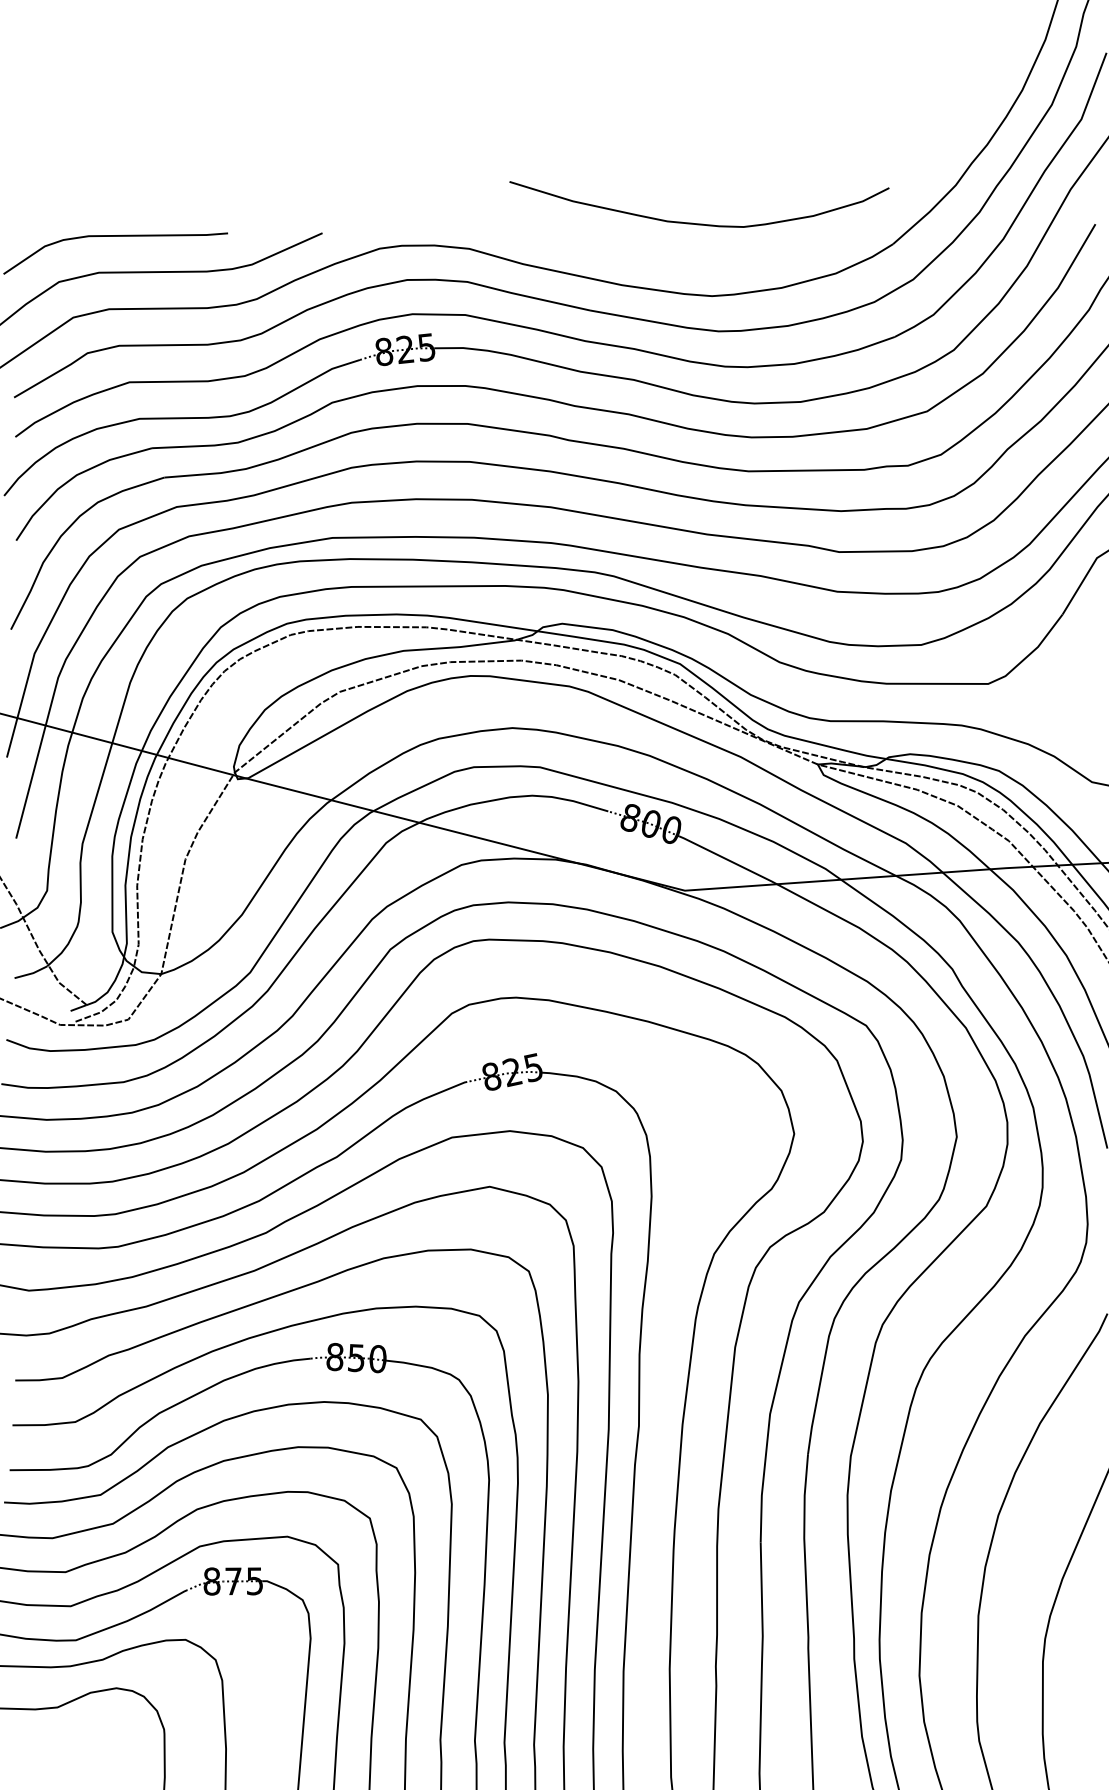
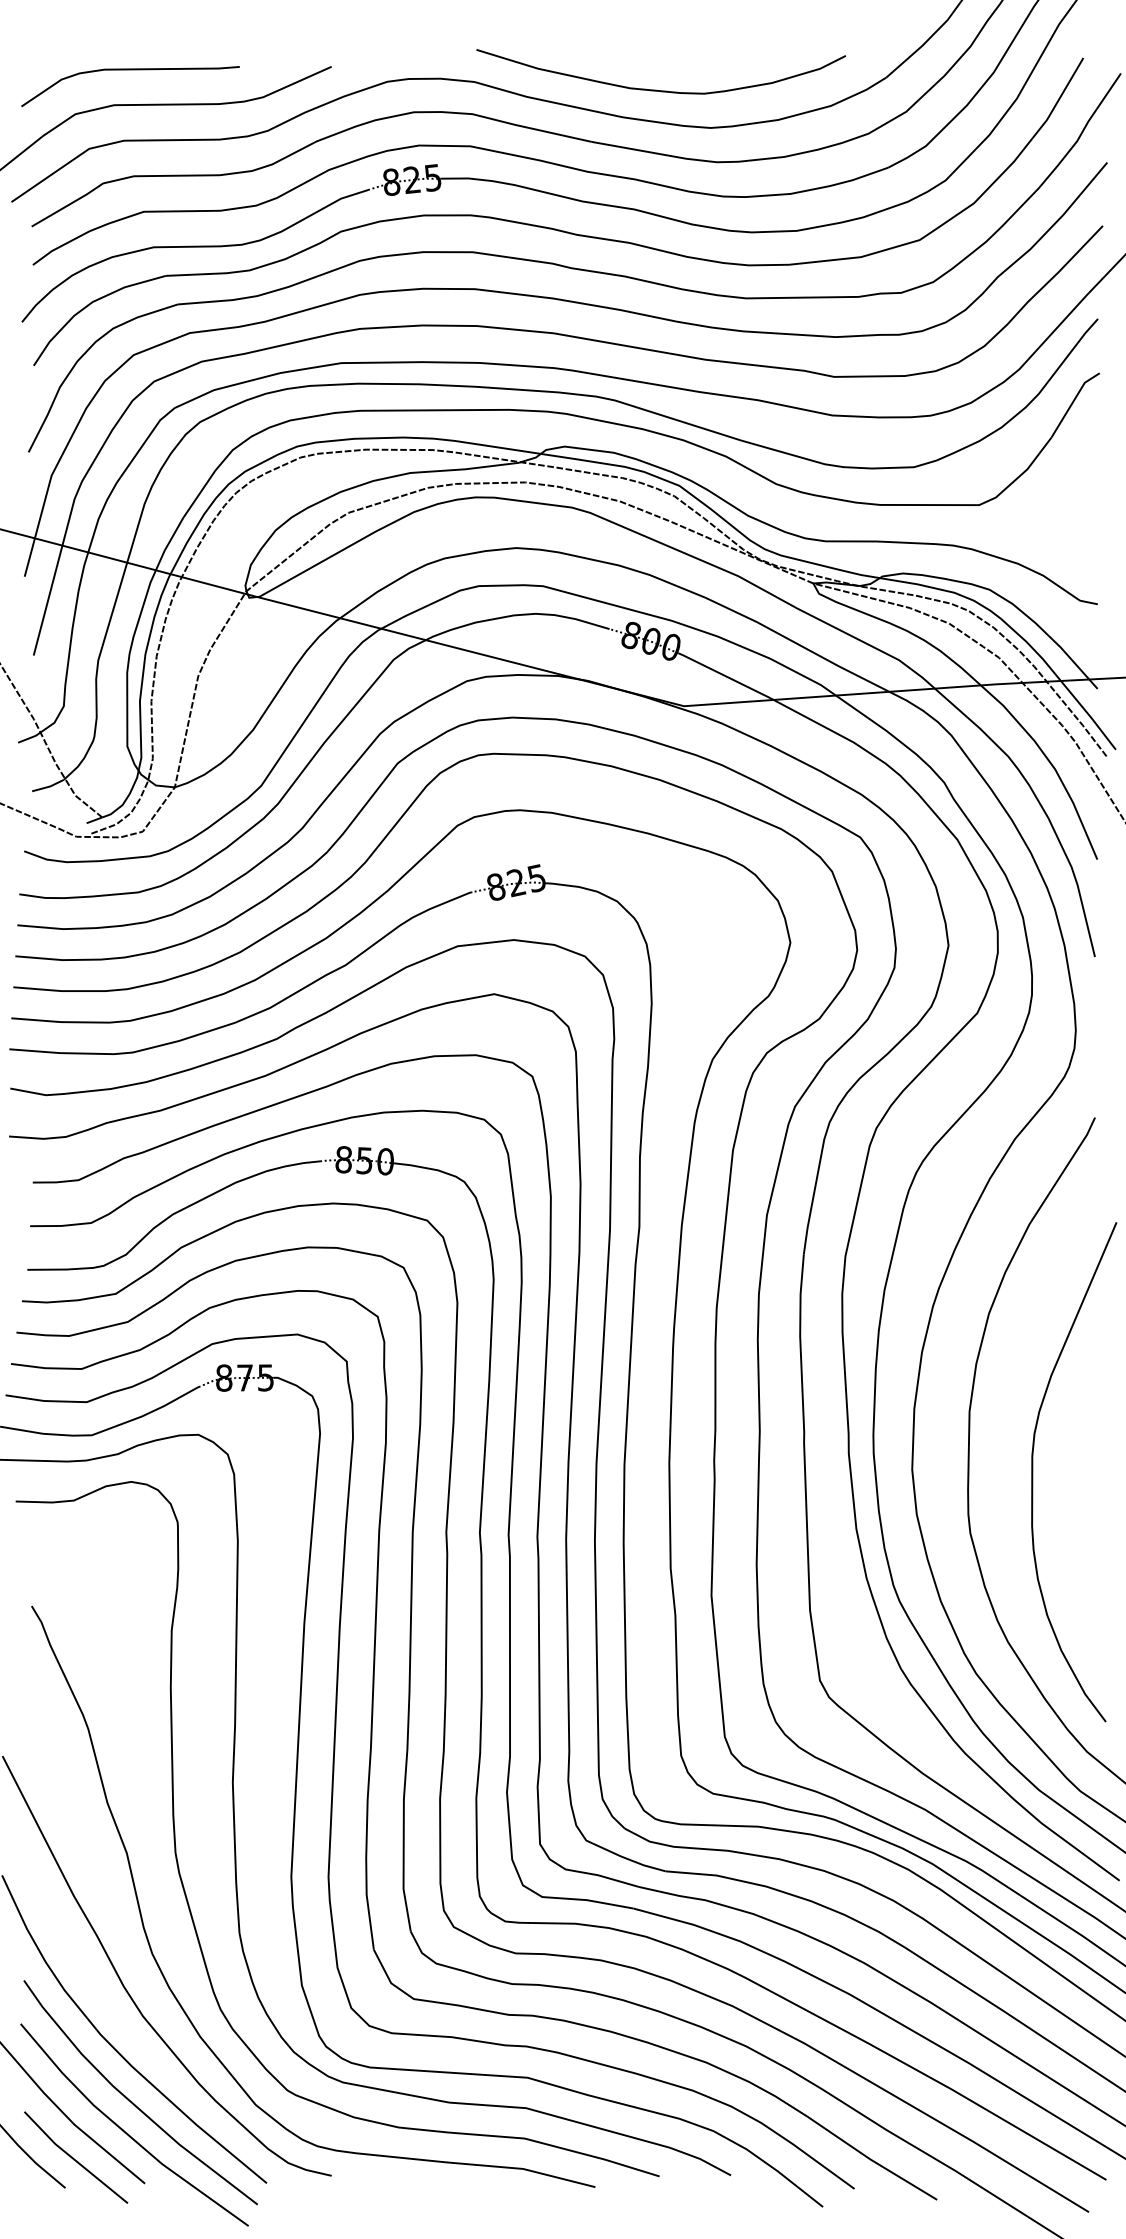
curve: (694, 222) -> (656, 89), moved

